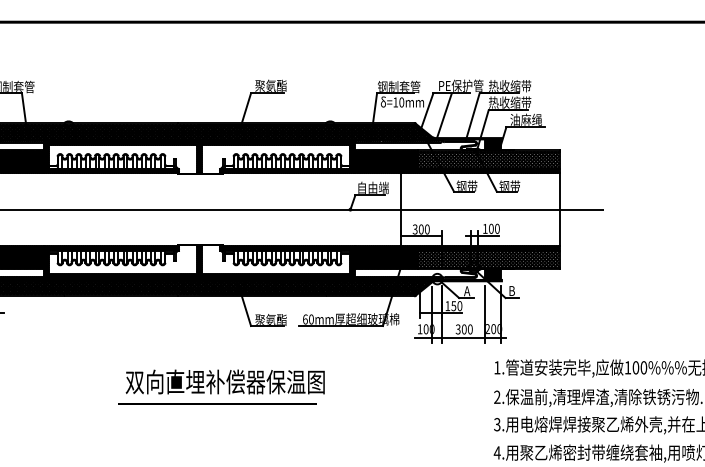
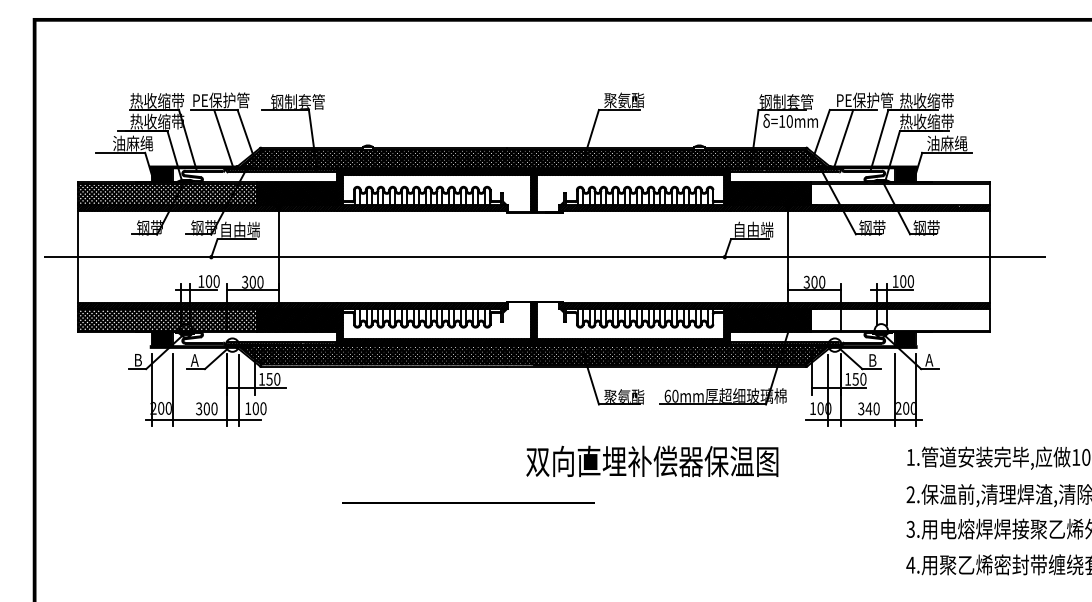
hatch: (488, 160) -> (899, 194), removed
hatch: (488, 258) -> (899, 319), removed
text: (467, 291) -> (872, 360), A -> B
text: (512, 291) -> (929, 360), B -> A
text: (463, 329) -> (868, 408), 300 -> 340
text: (225, 382) -> (652, 461), moved
line: (217, 403) -> (468, 502), moved

